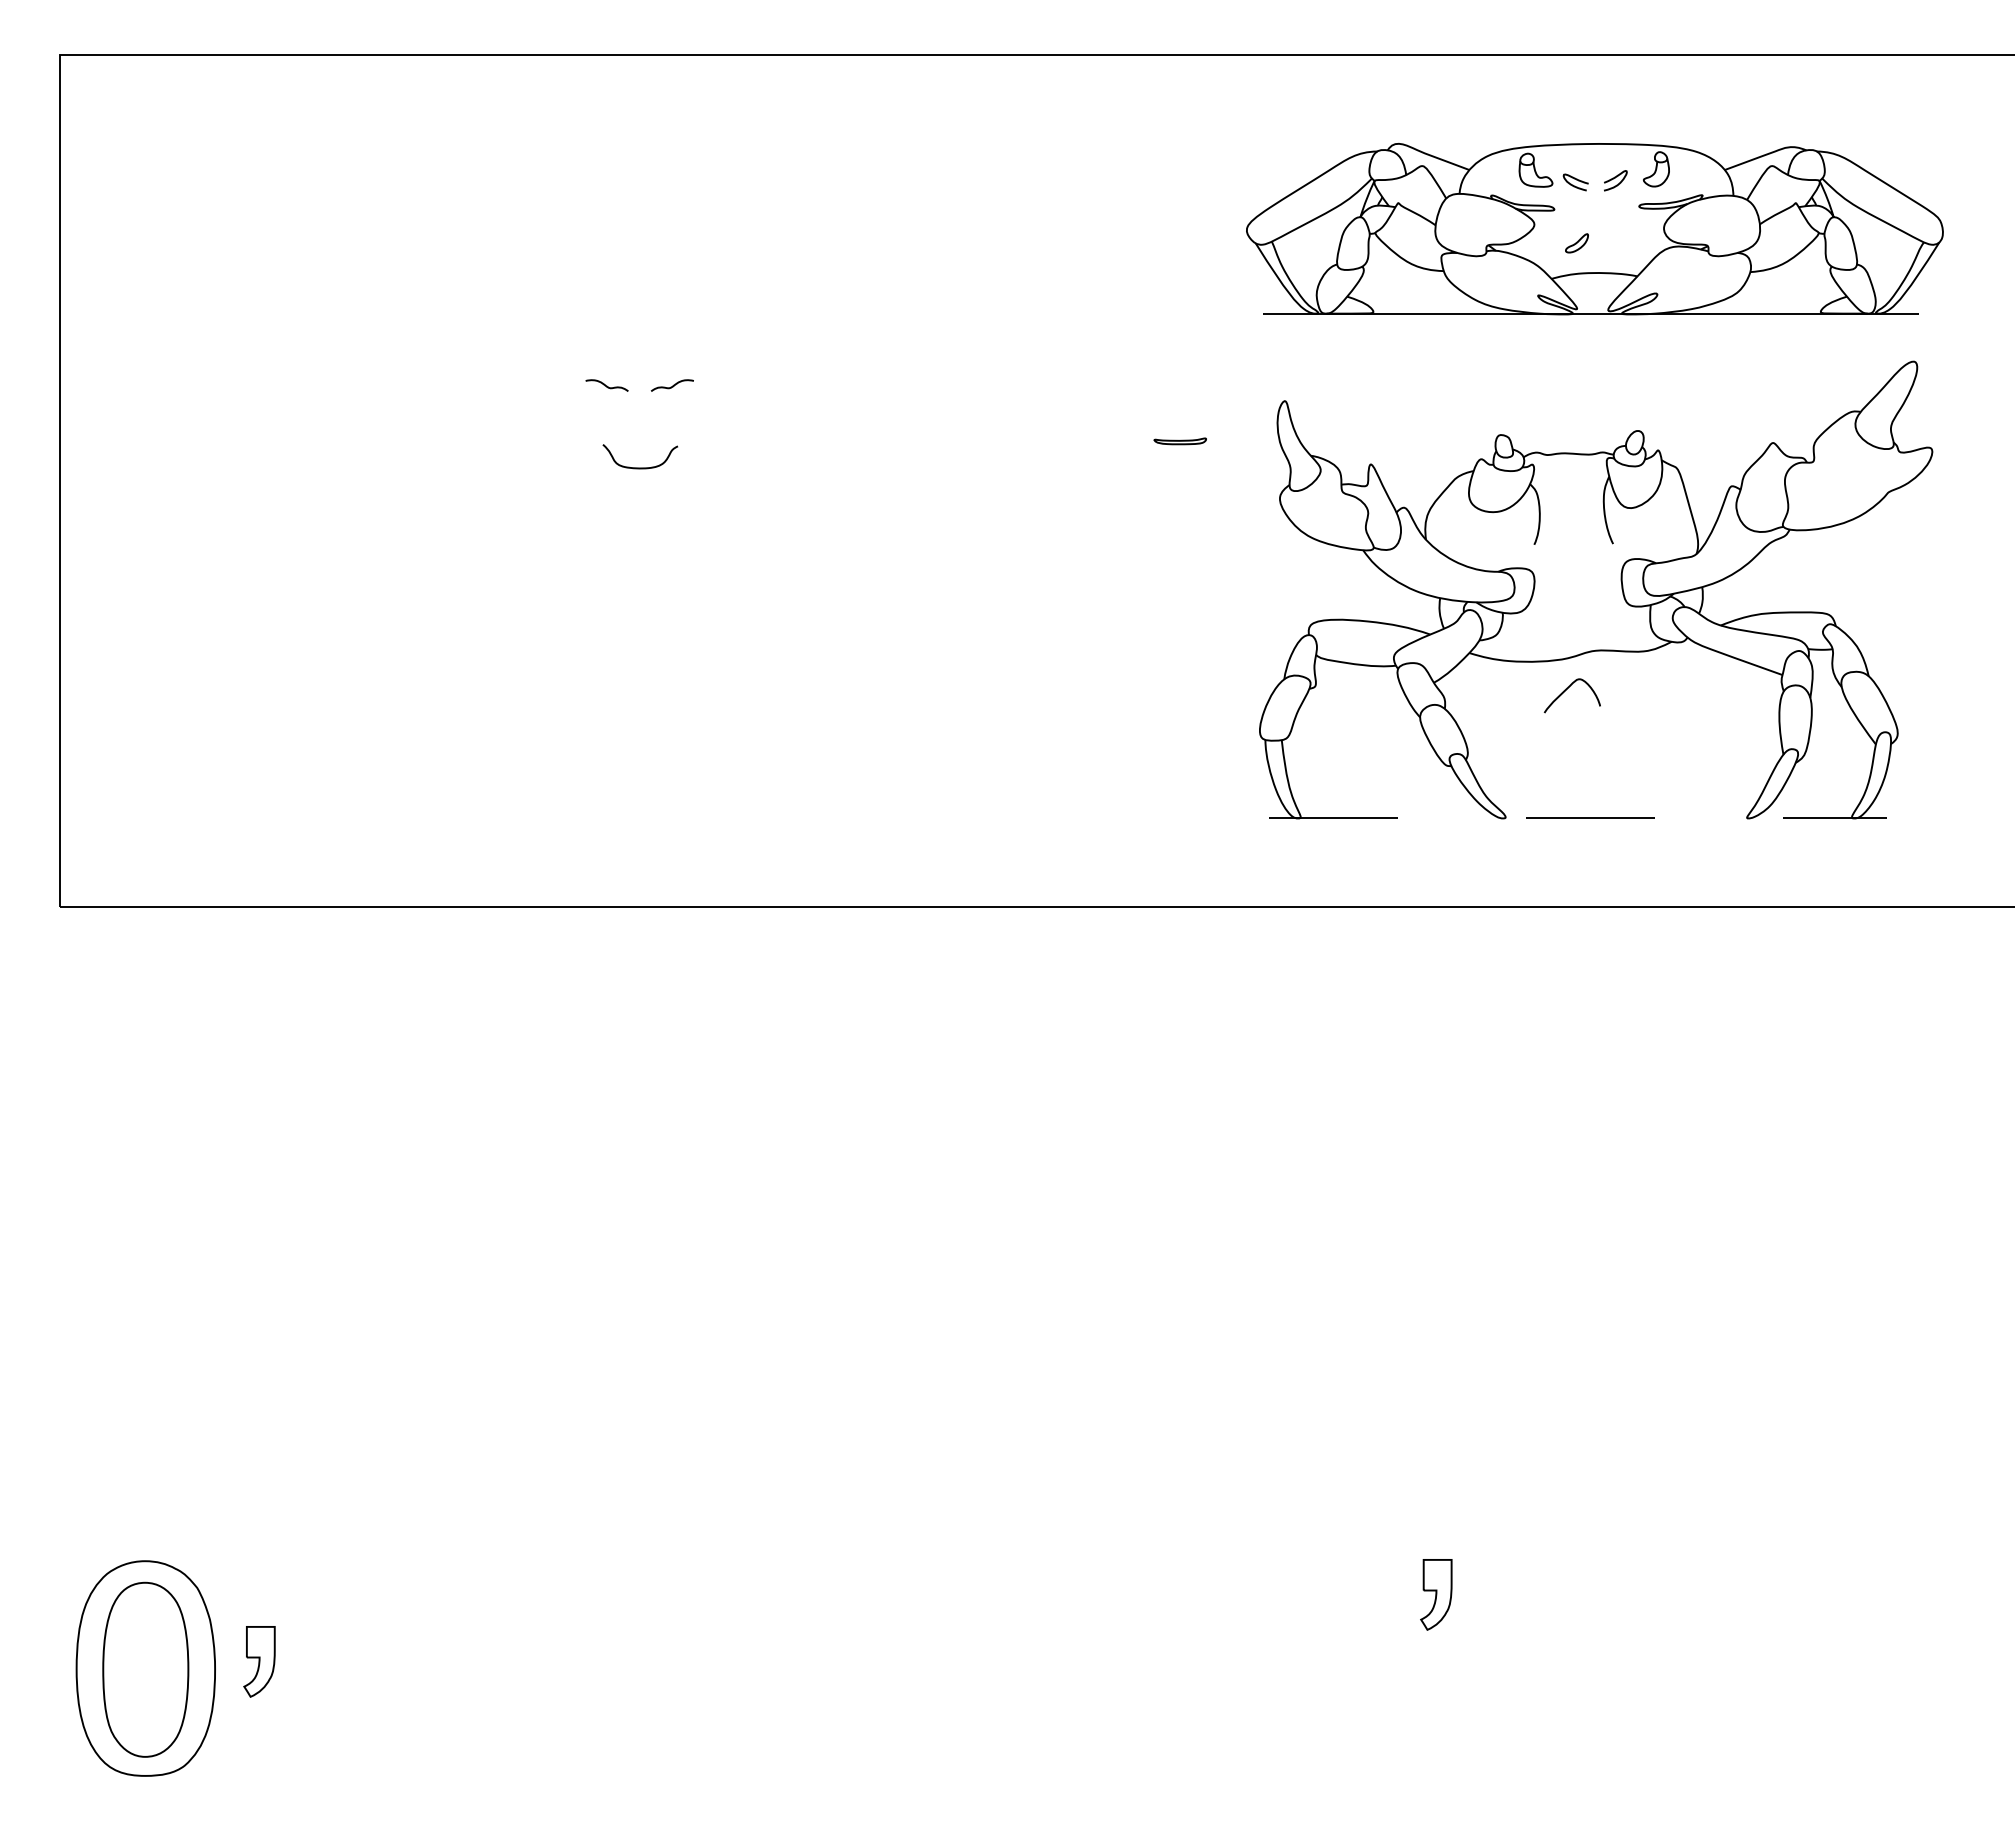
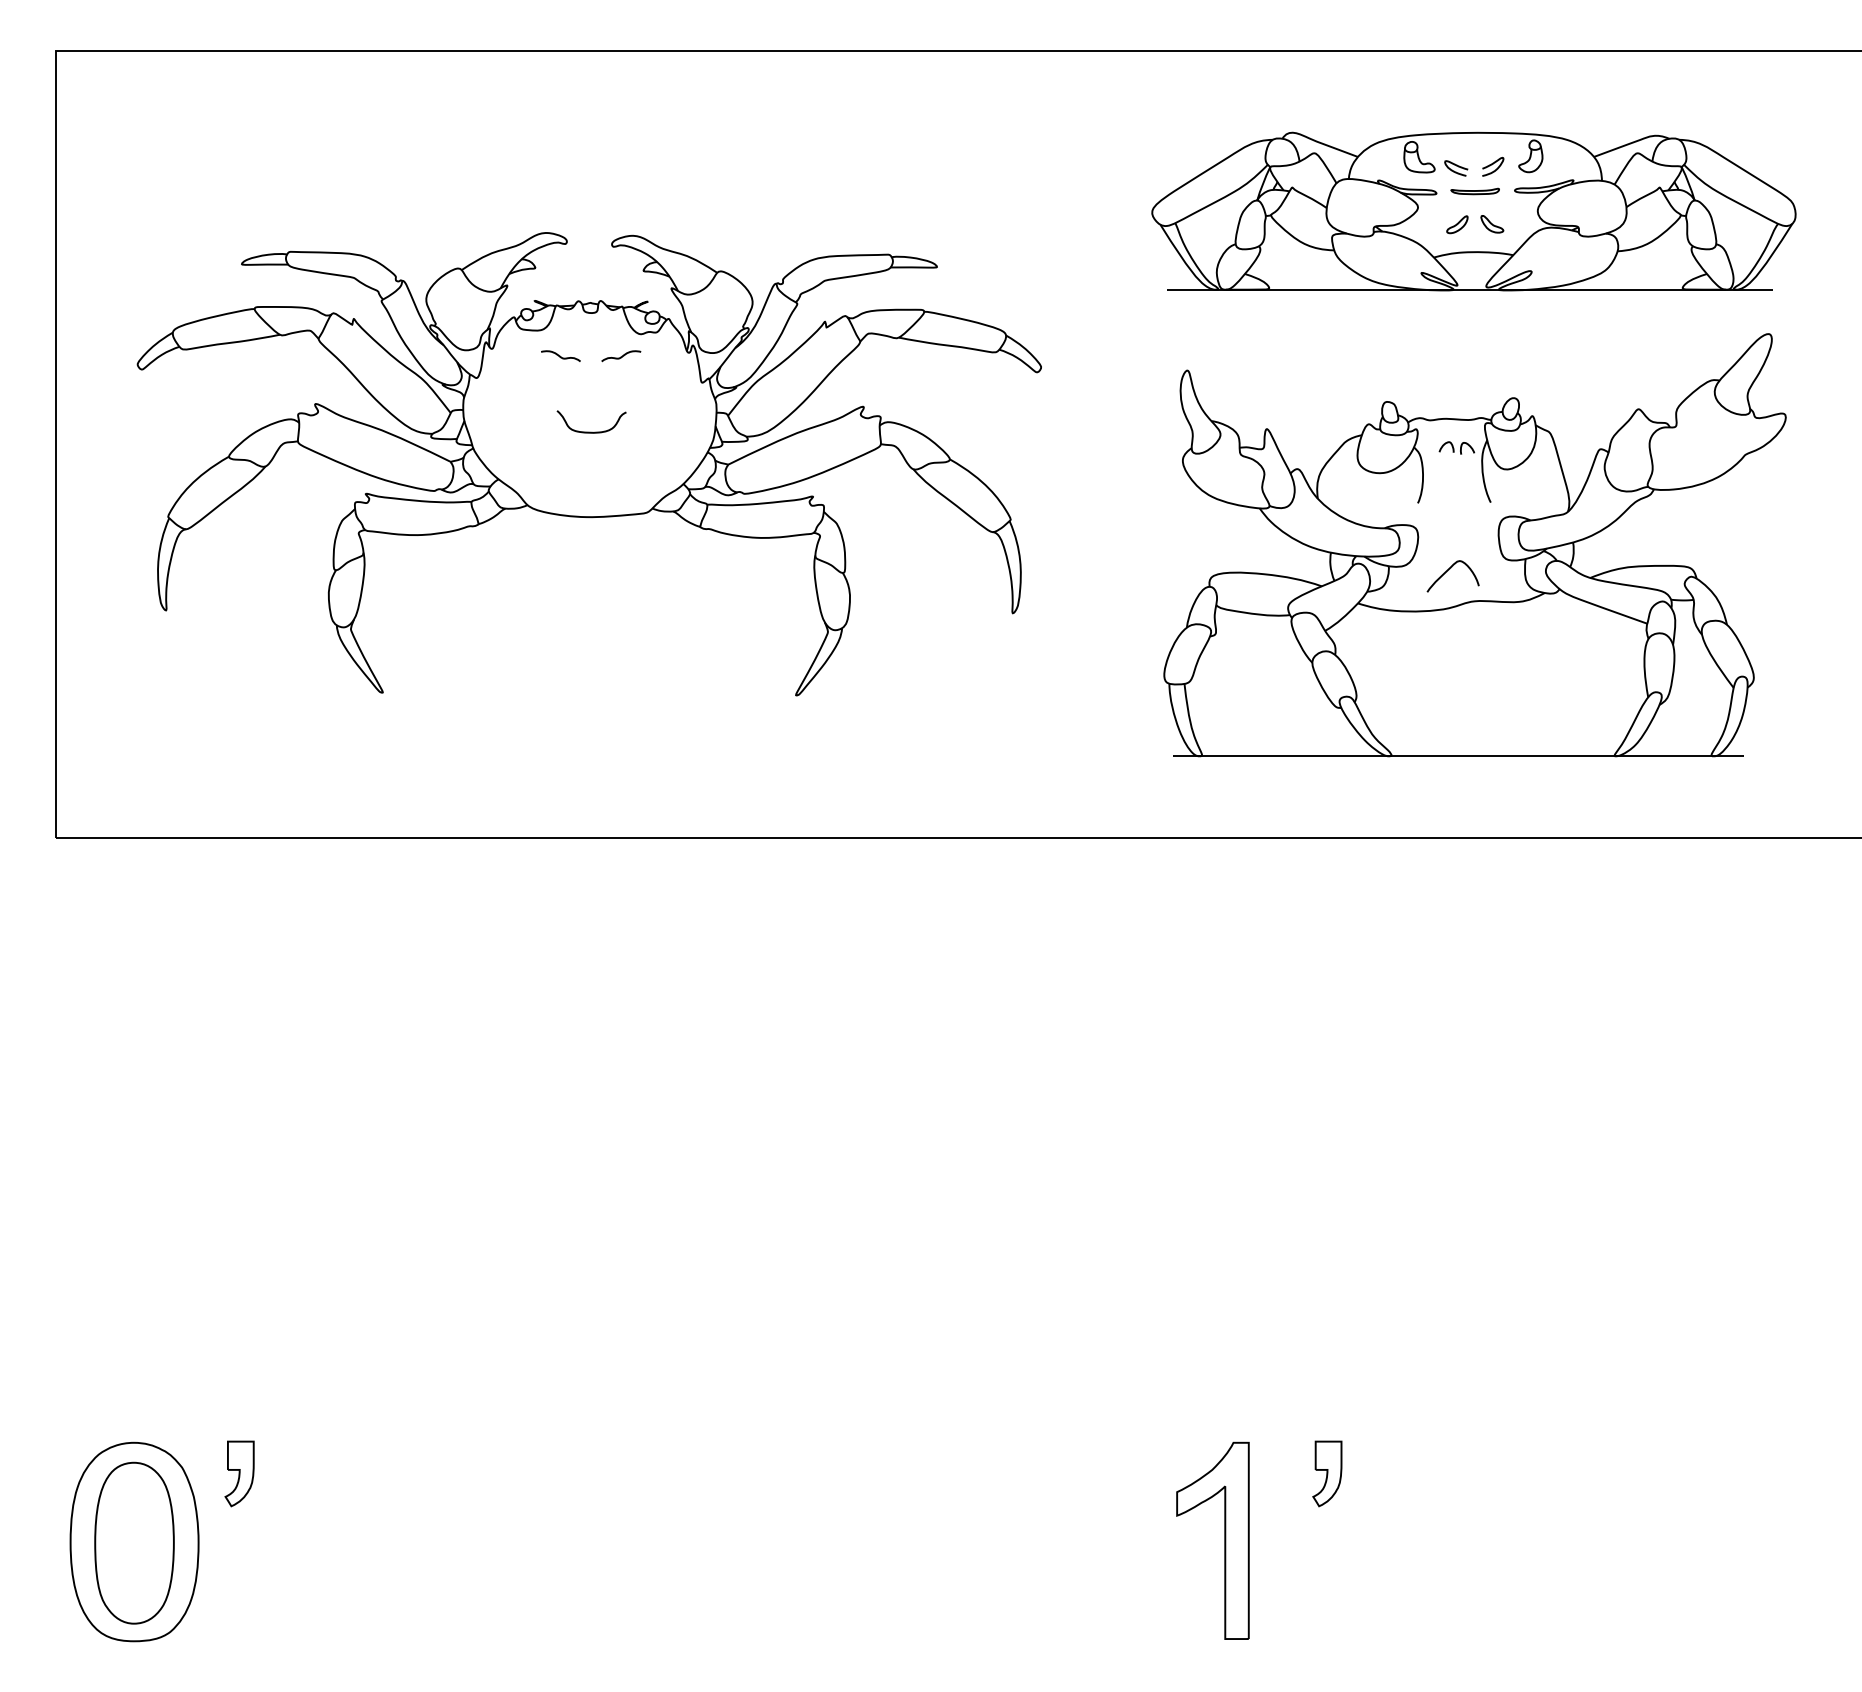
part: (1614, 242) -> (1492, 223), added
part: (1179, 441) -> (1474, 191), moved
part: (1576, 484) -> (1456, 447), added
part: (637, 502) -> (589, 464), added
curve: (1566, 690) -> (1447, 571), moved
line: (1578, 818) -> (1458, 756), dashed -> solid
part: (259, 1661) -> (239, 1473), moved
part: (1325, 1667) -> (1224, 1541), added

